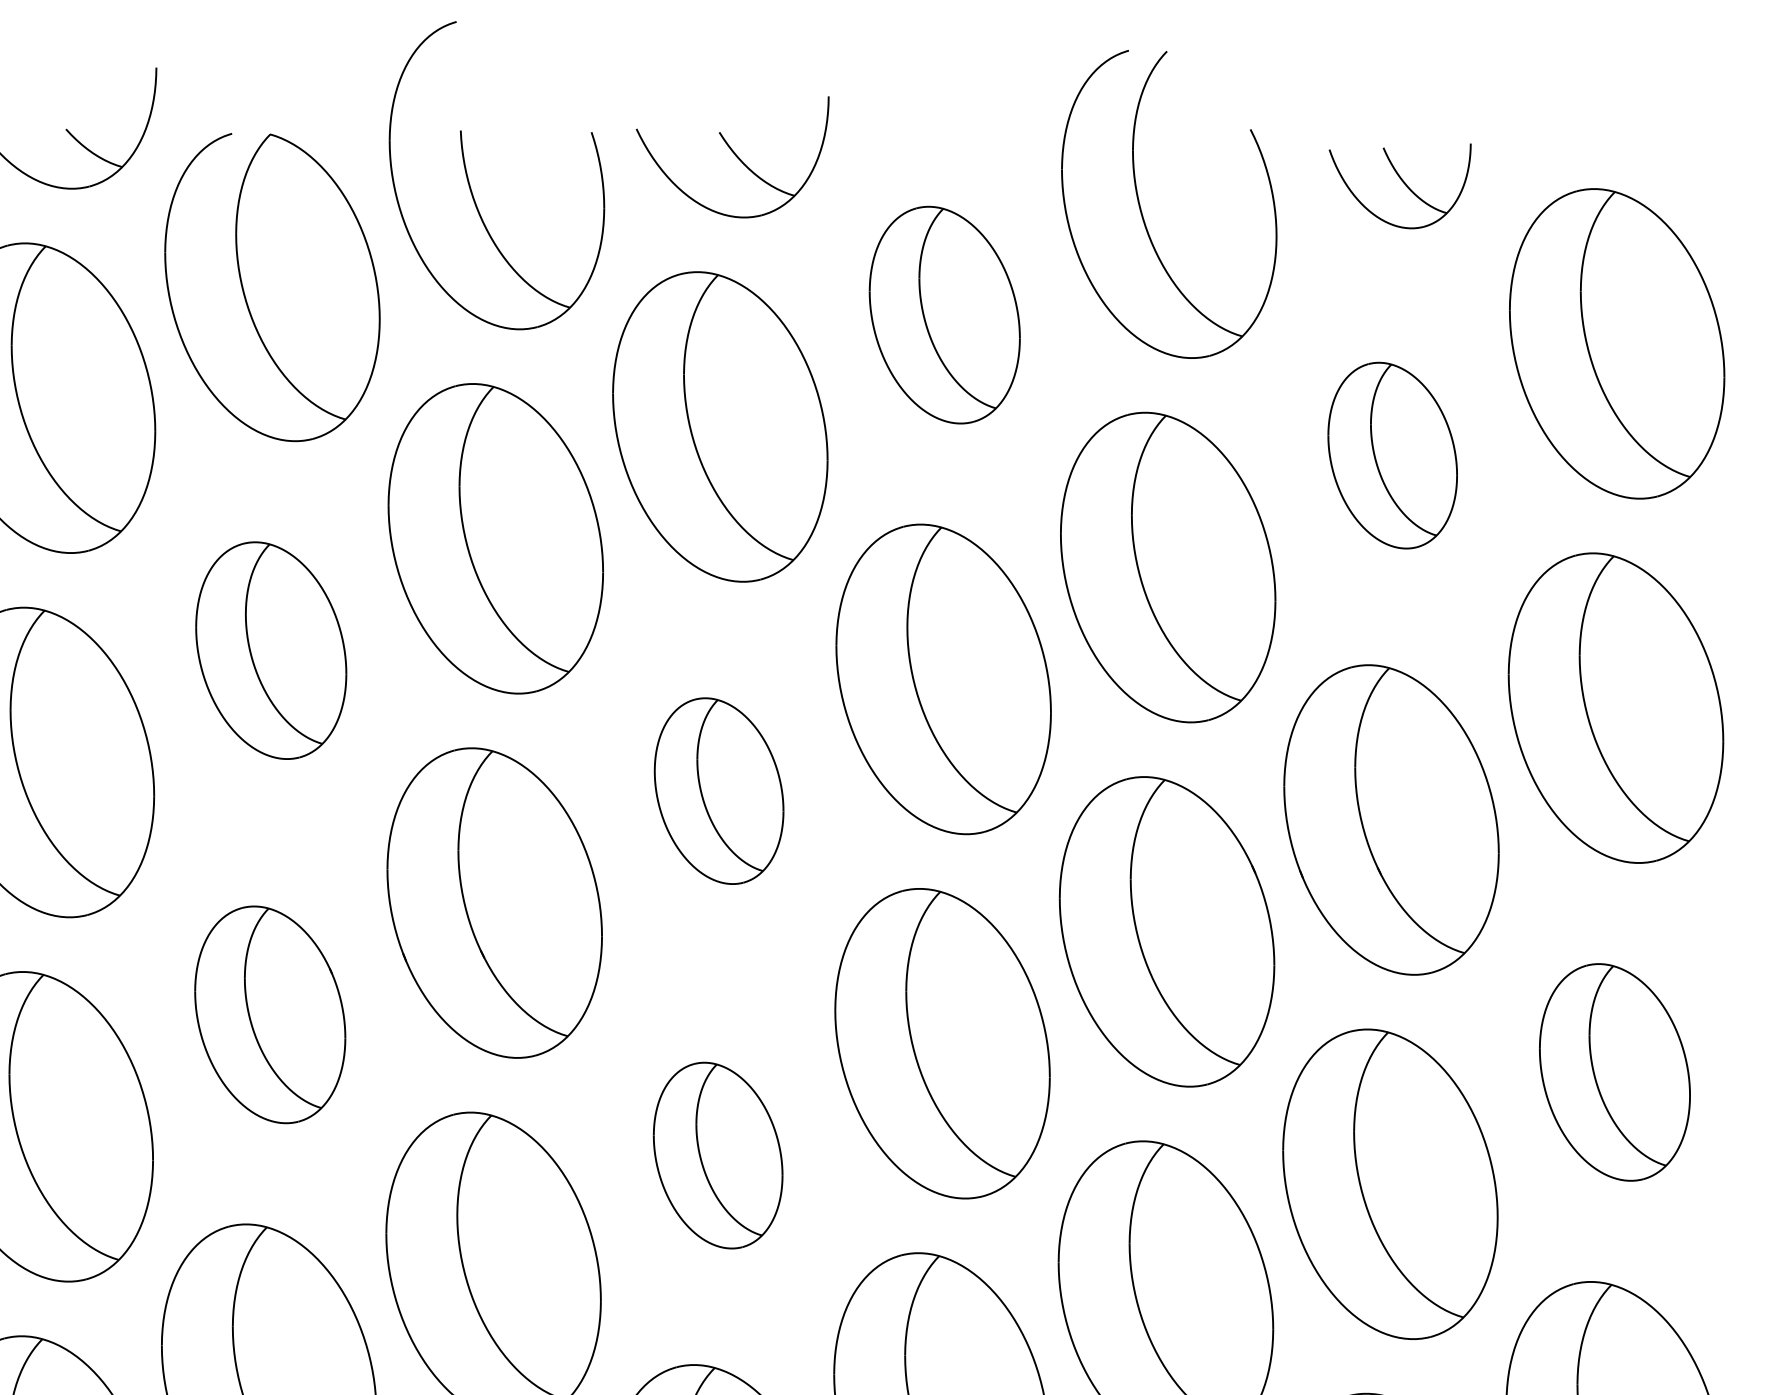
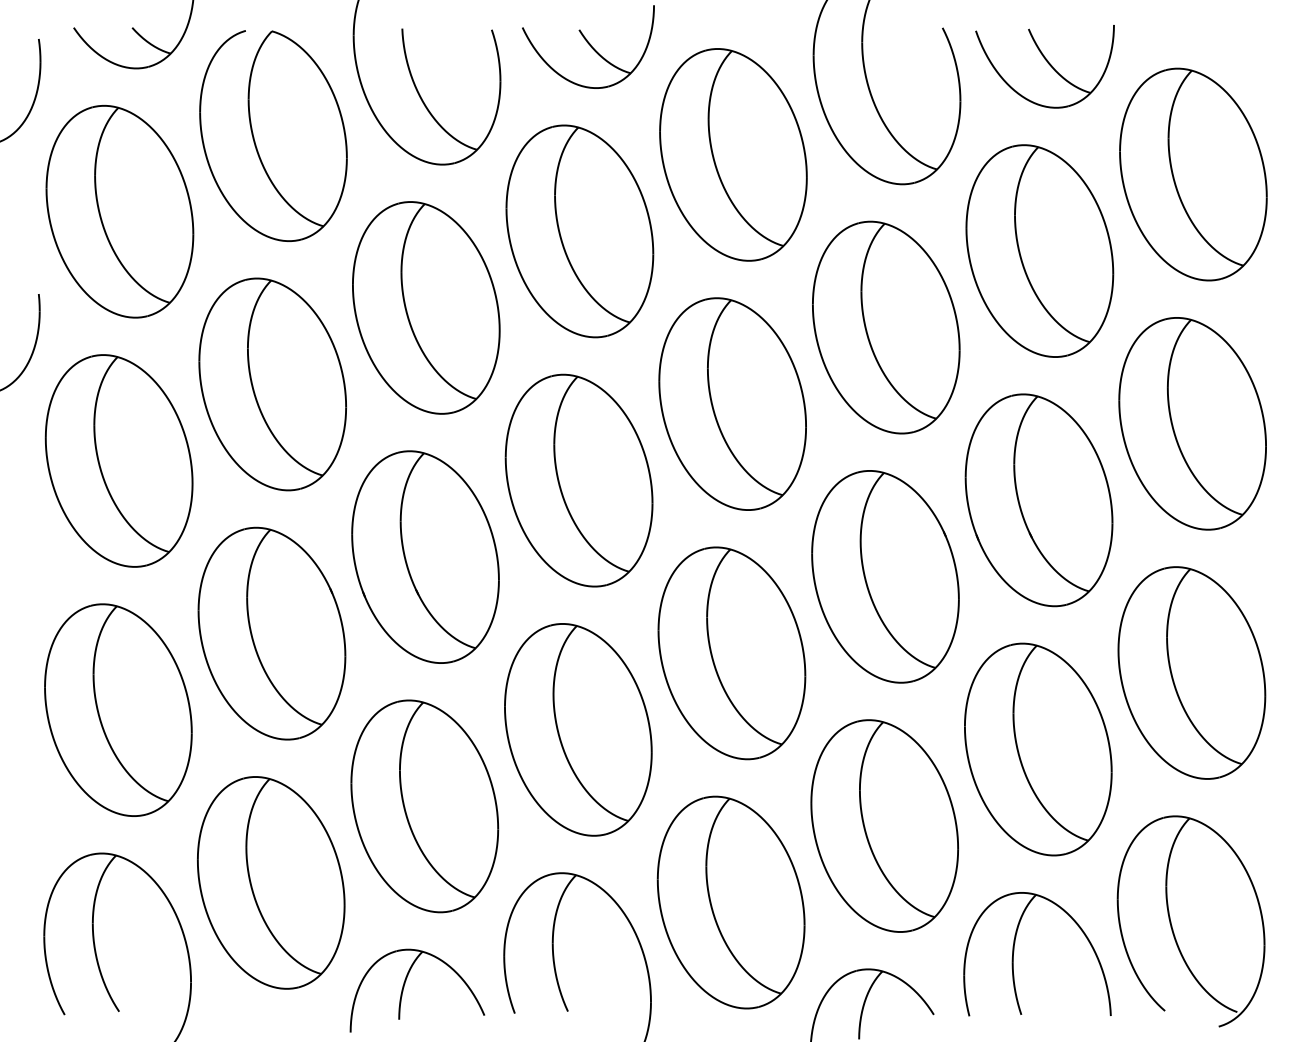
part: (1399, 185) -> (1044, 66), size x1.43
part: (944, 314) -> (733, 154), size x1.43
part: (1392, 454) -> (1039, 250), size x1.67
part: (271, 650) -> (272, 384), size x1.43
part: (718, 791) -> (578, 480), size x1.67
part: (269, 1014) -> (271, 633), size x1.43
part: (1614, 1071) -> (1191, 672), size x1.43
part: (718, 1154) -> (578, 729), size x1.67

